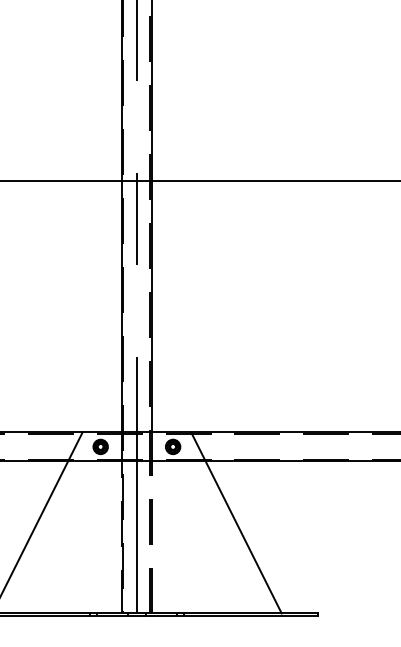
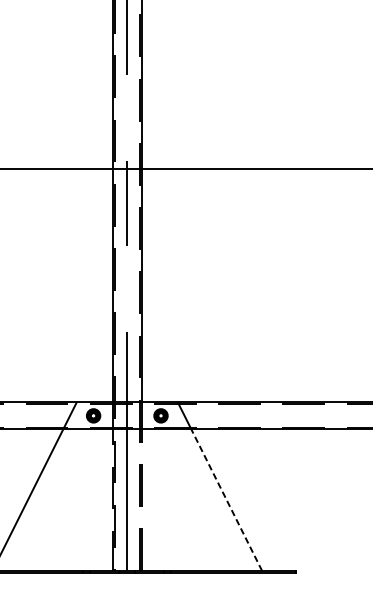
line: (243, 537) -> (226, 500), solid -> dashed

